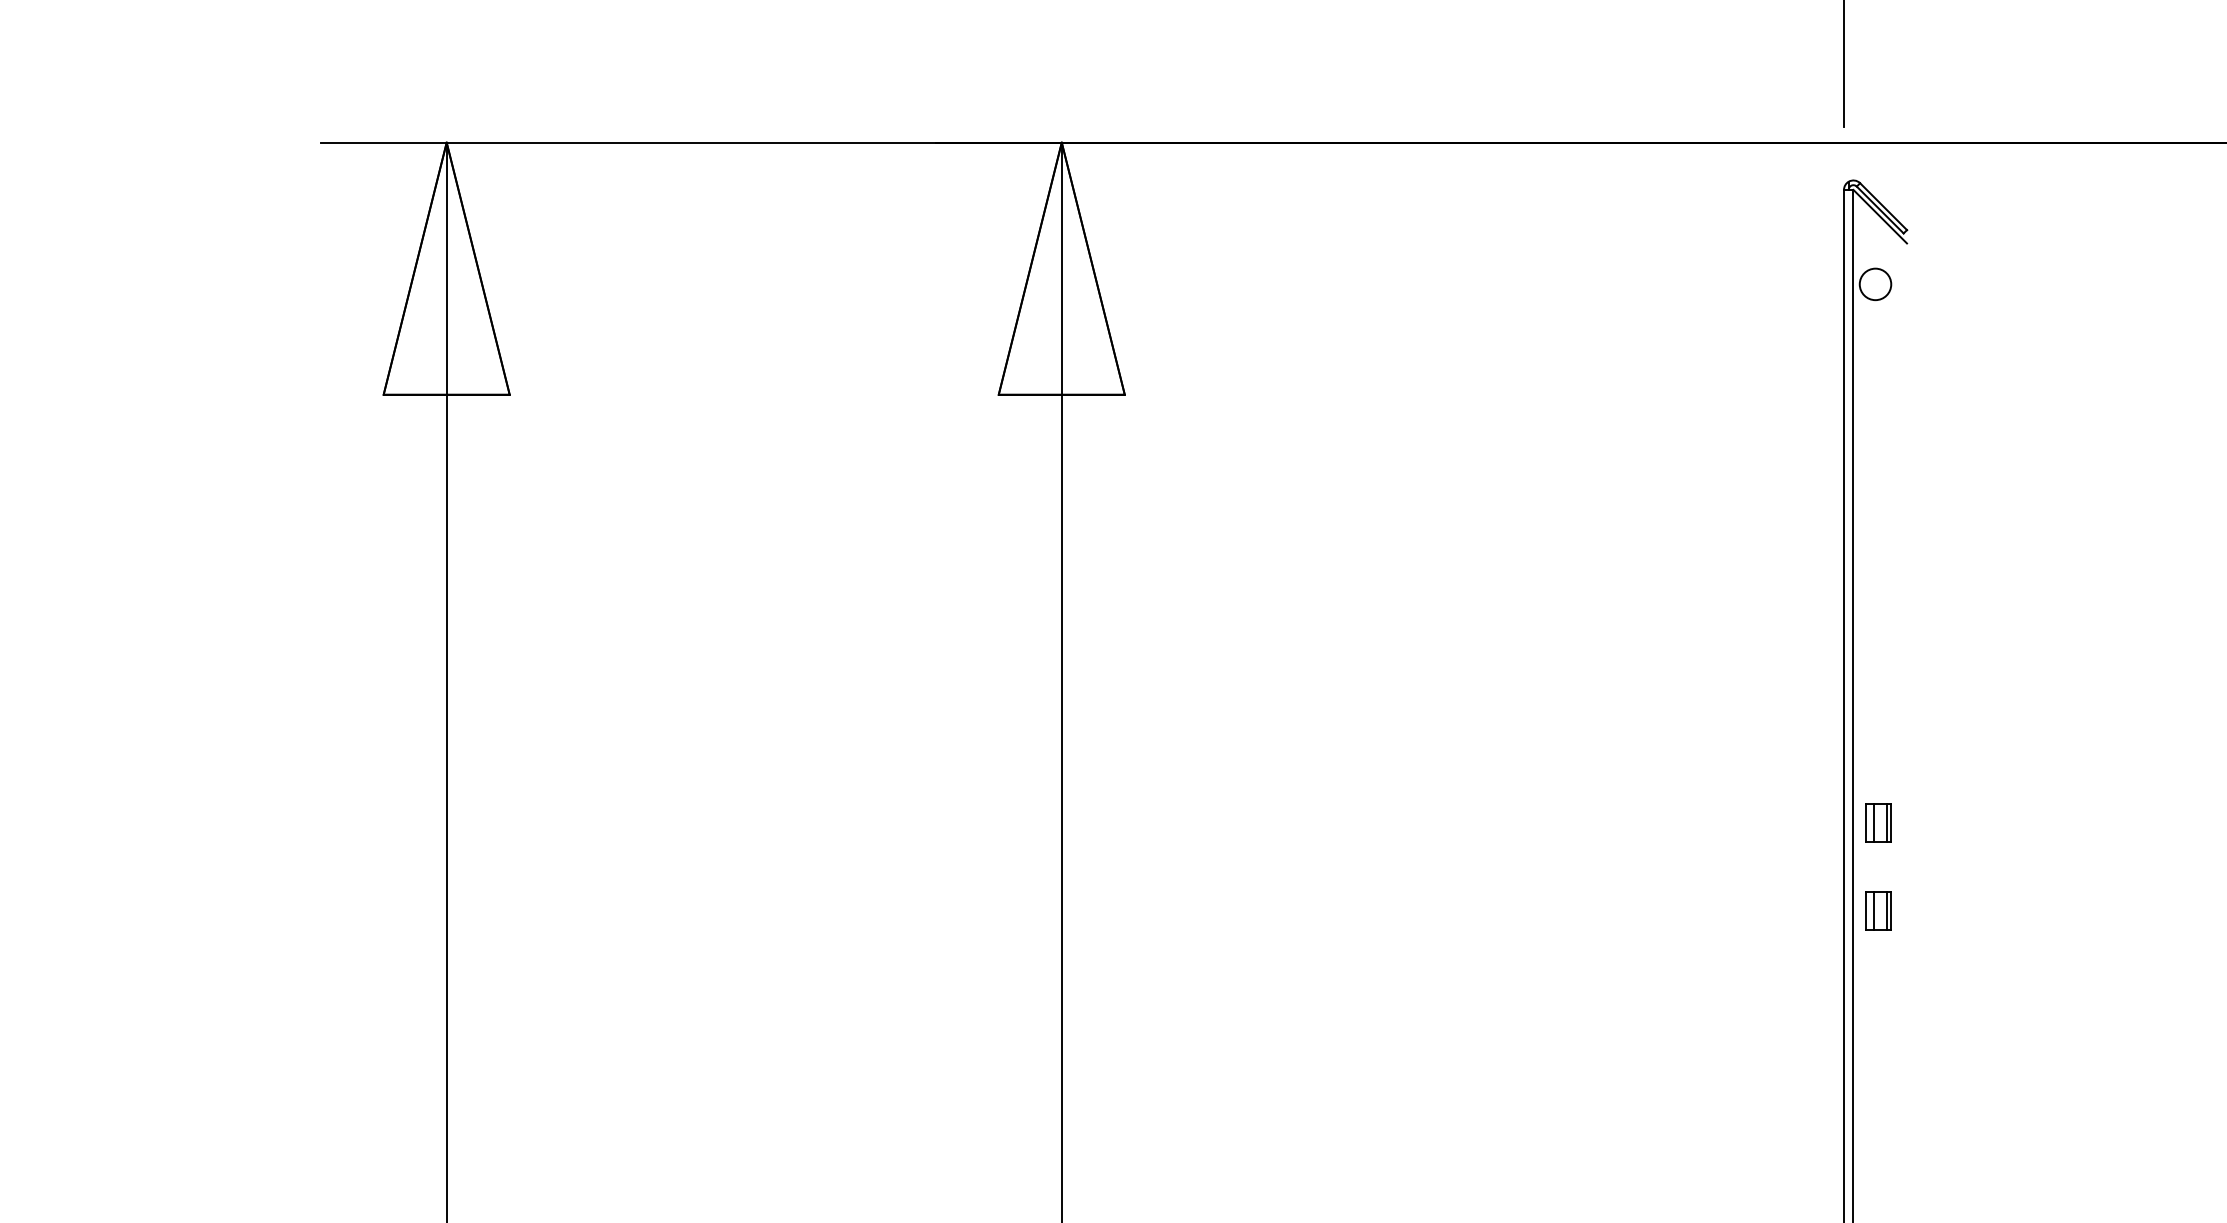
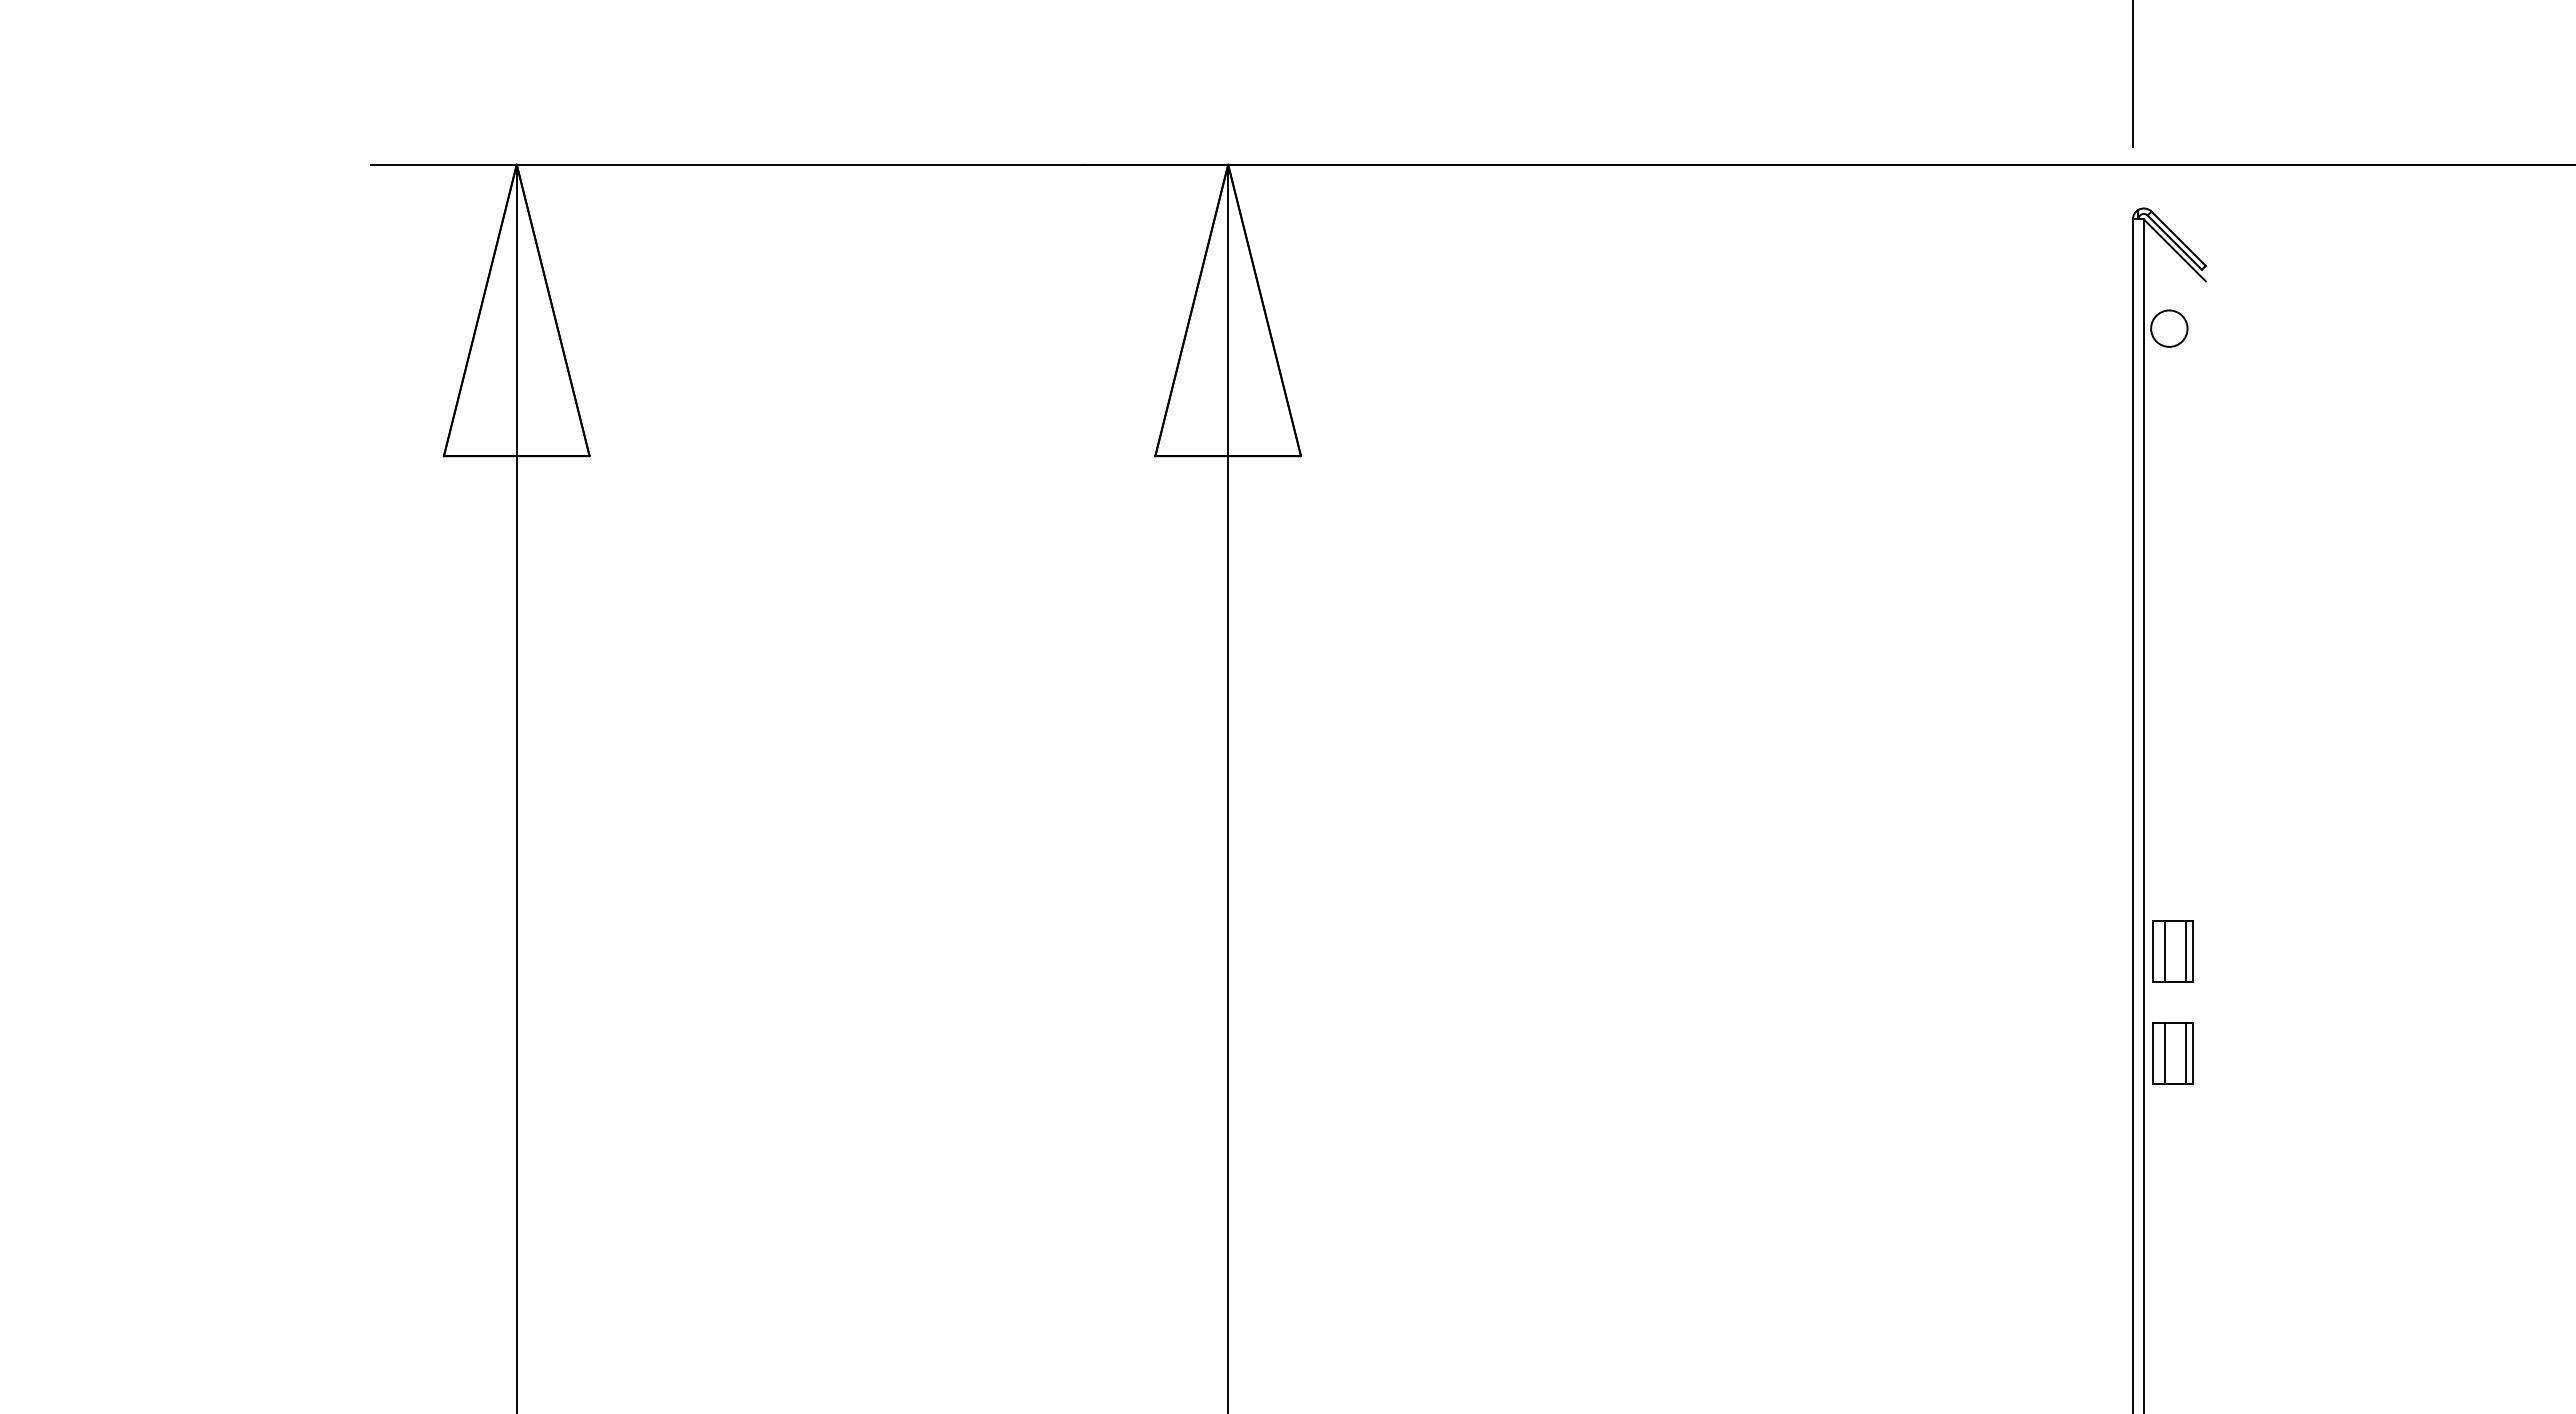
part: (1878, 822) -> (2172, 951), size x1.4
part: (1878, 911) -> (2172, 1053), size x1.4

